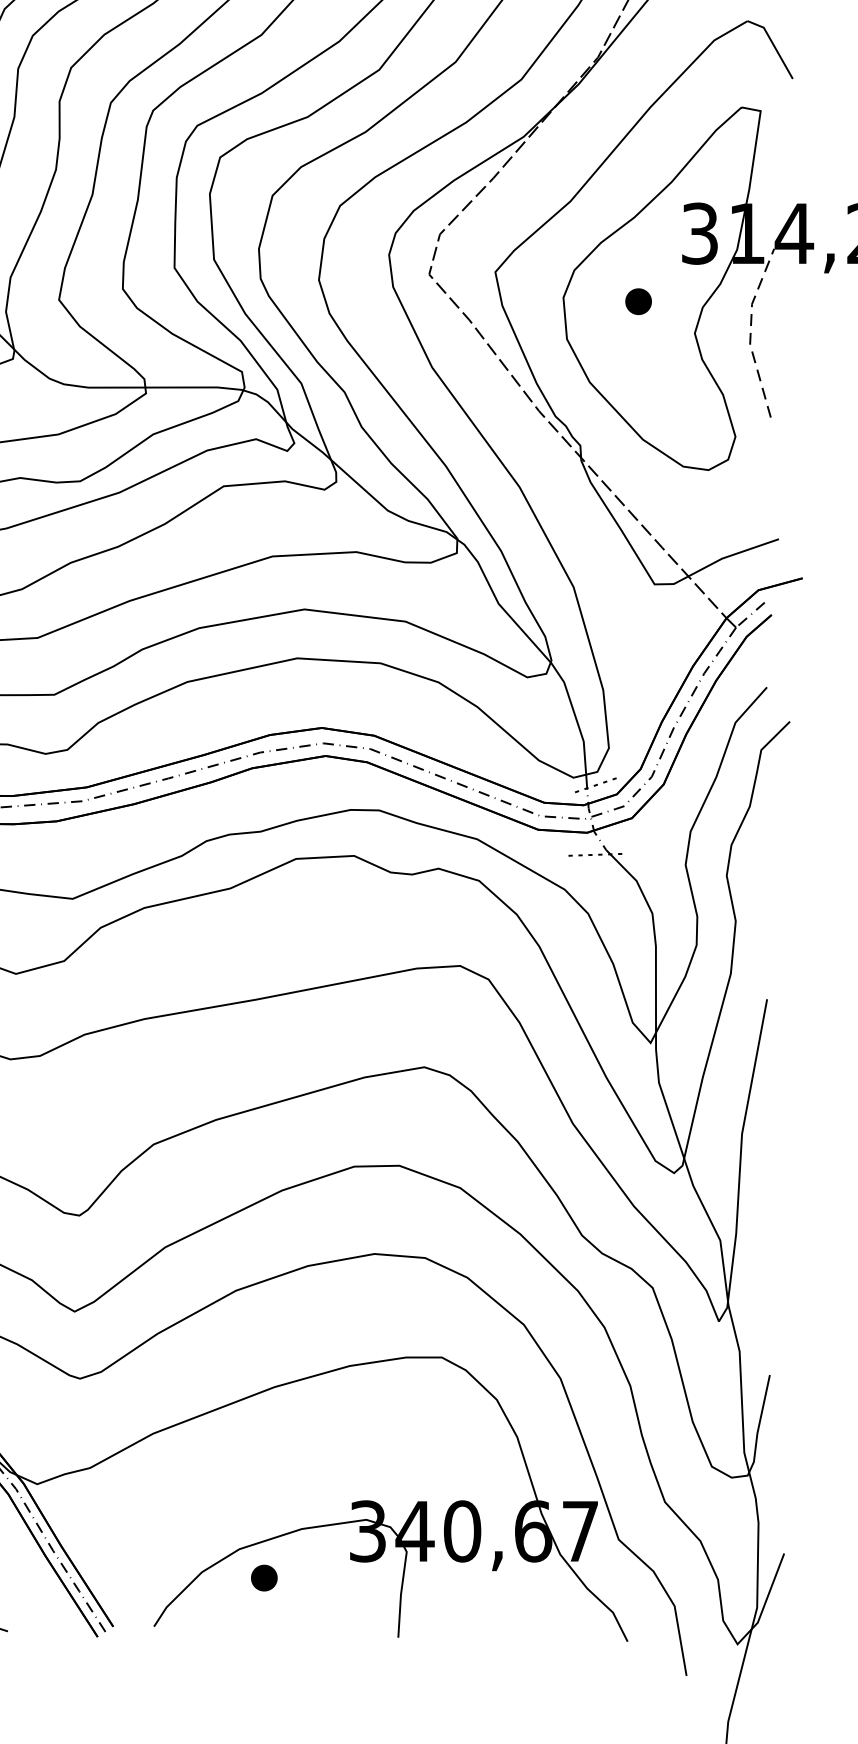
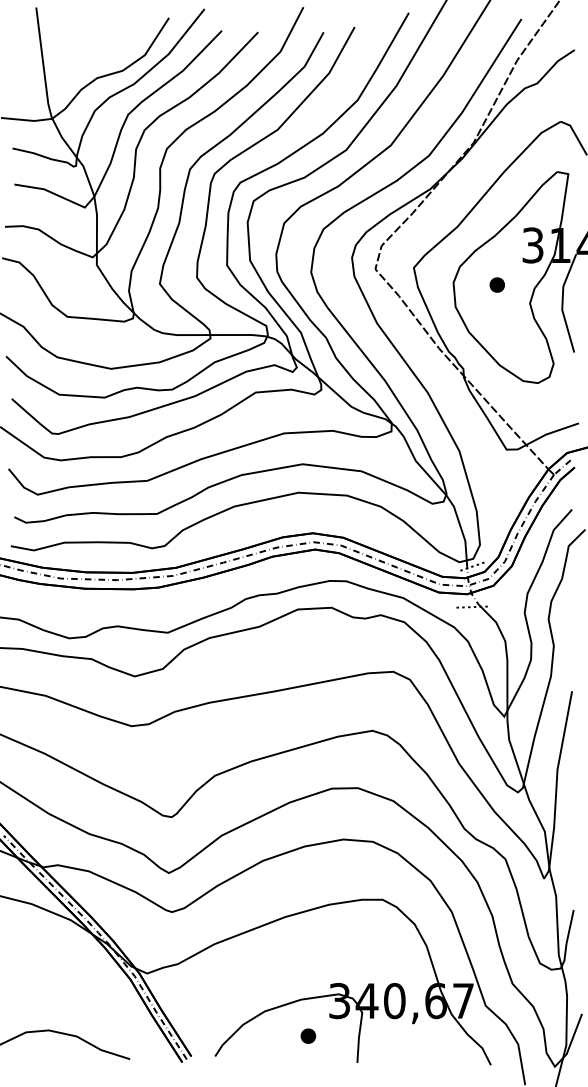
line: (750, 333) -> (562, 303), dashed -> solid
part: (262, 1576) -> (307, 1035), moved

